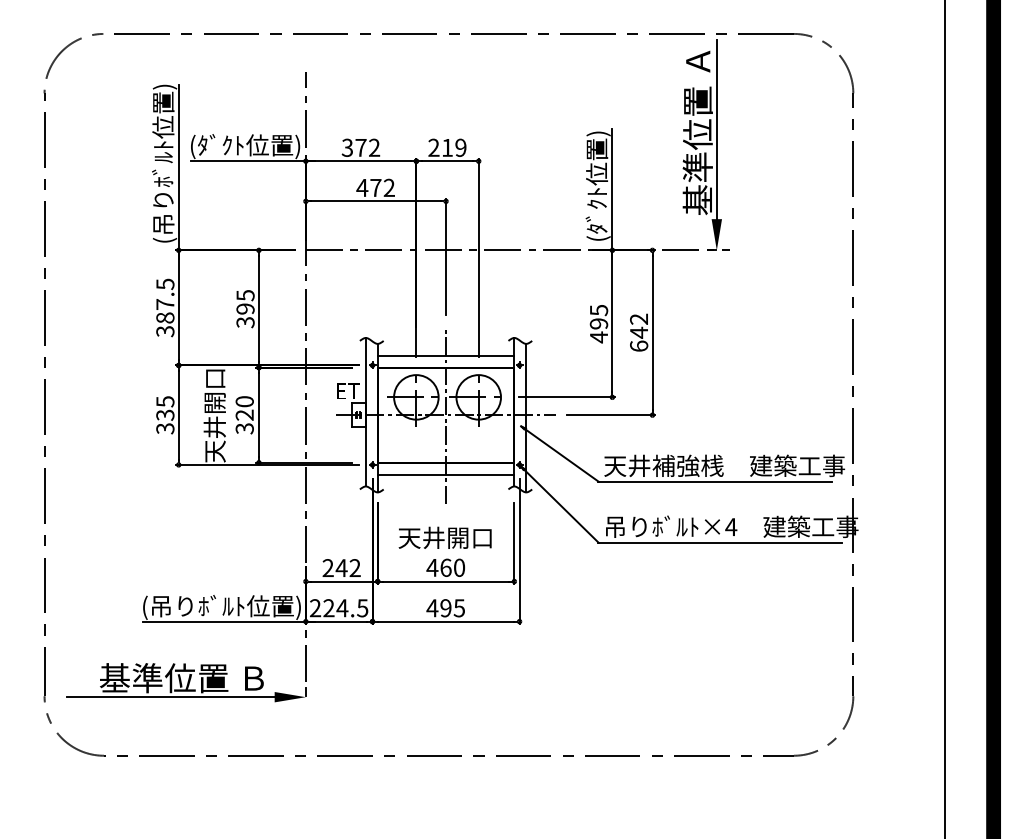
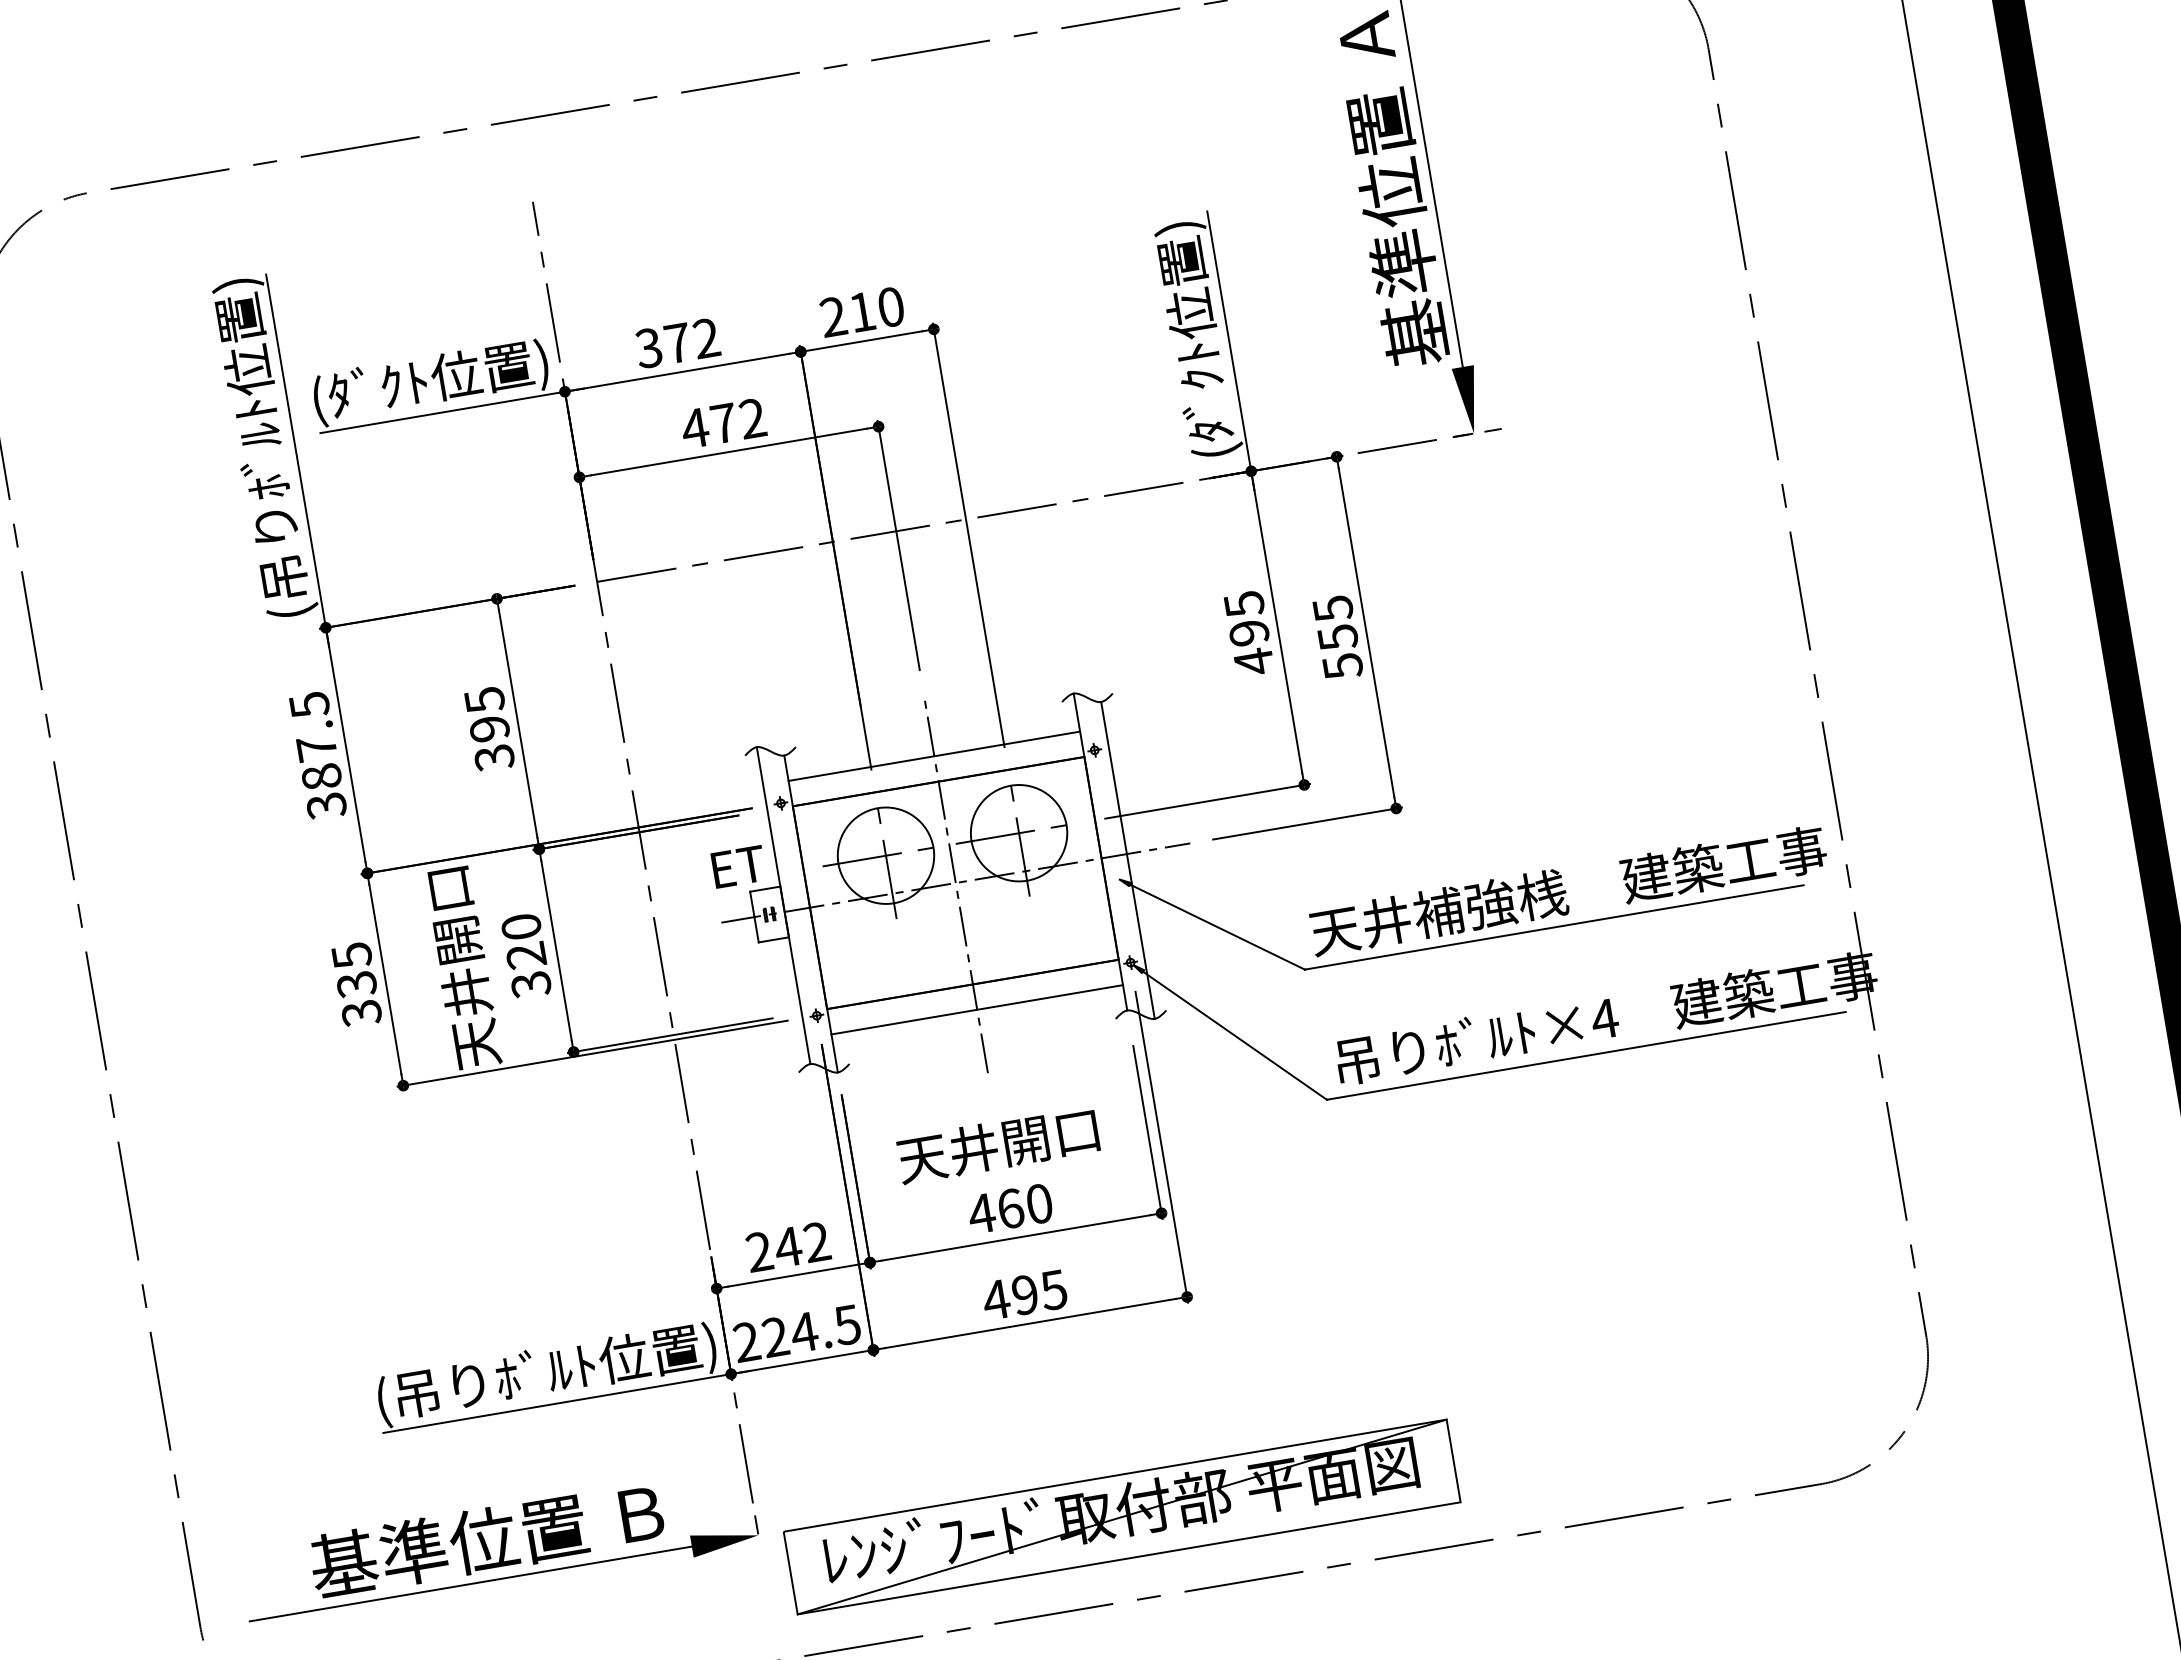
text: (460, 147) -> (889, 306), 219 -> 210
text: (639, 332) -> (1338, 636), 642 -> 555
part: (472, 716) -> (1120, 1516), added

